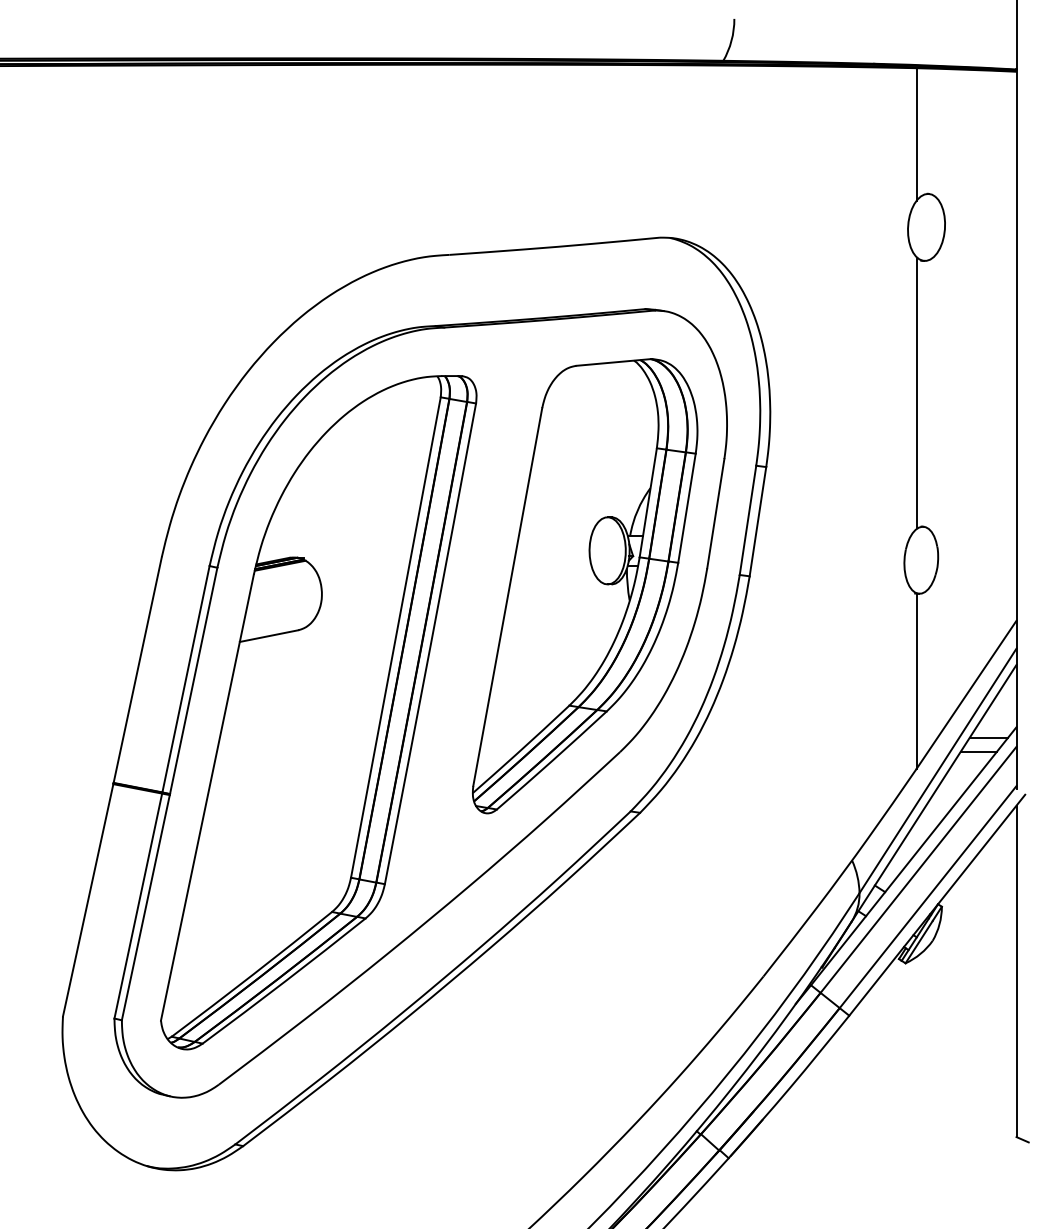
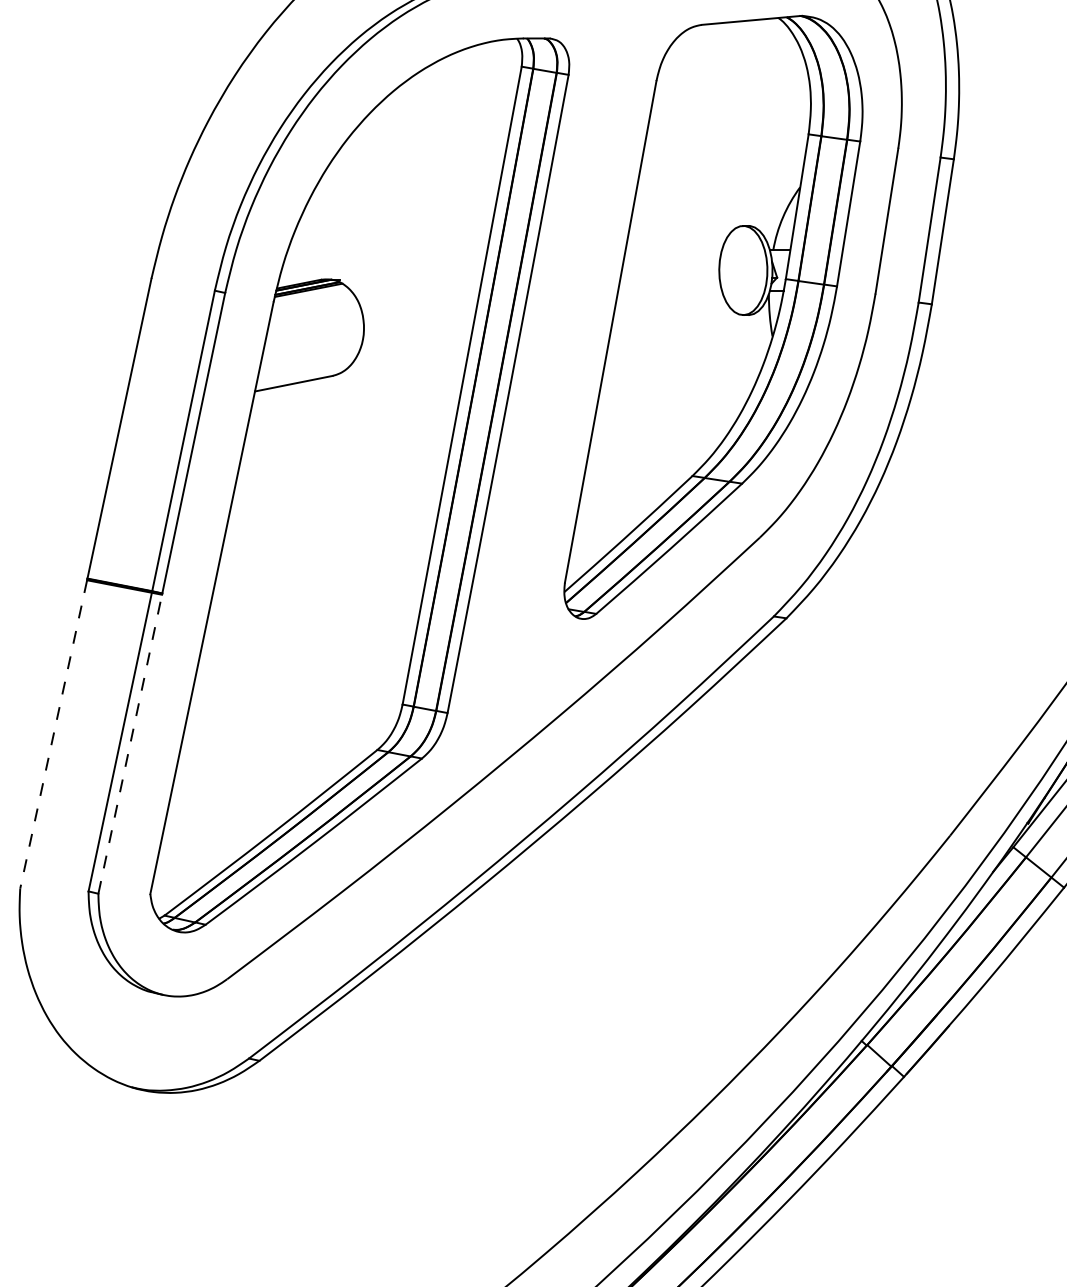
line: (88, 900) -> (54, 734), solid -> dashed
line: (145, 907) -> (129, 743), solid -> dashed

